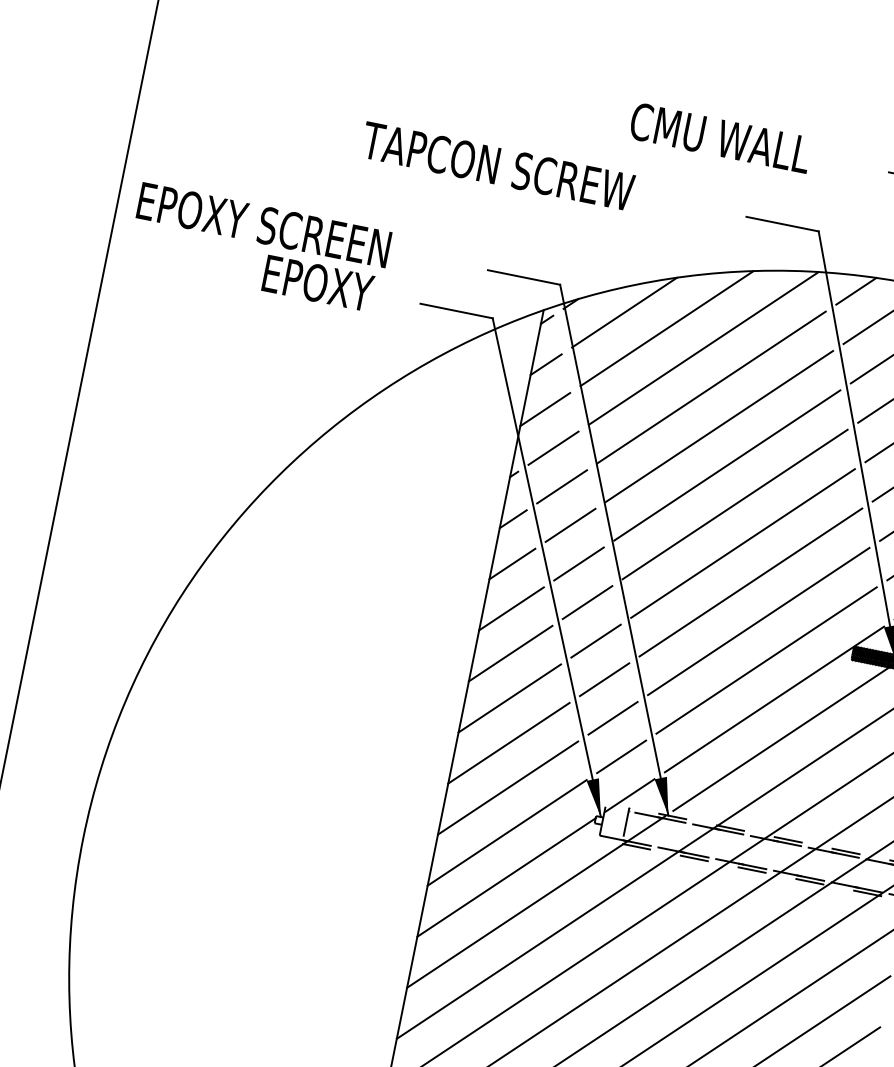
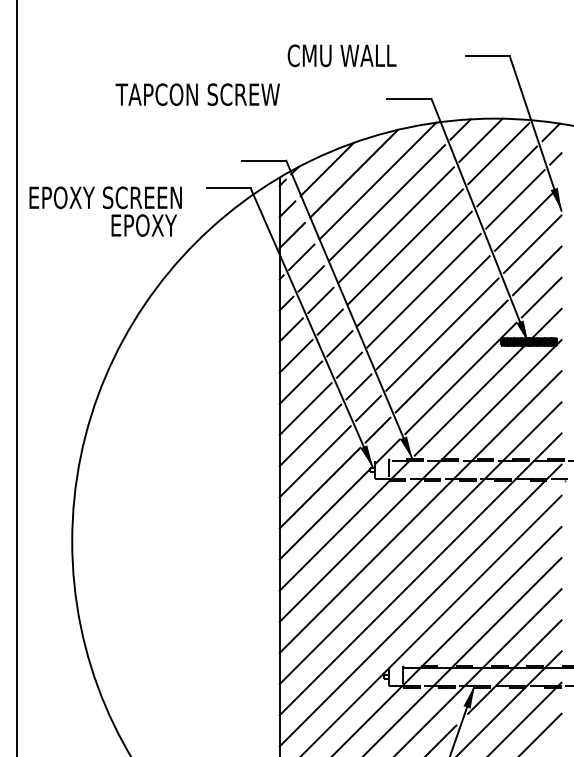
text: (719, 137) -> (341, 55), moved
text: (497, 165) -> (197, 94), moved
text: (259, 247) -> (105, 211), moved

